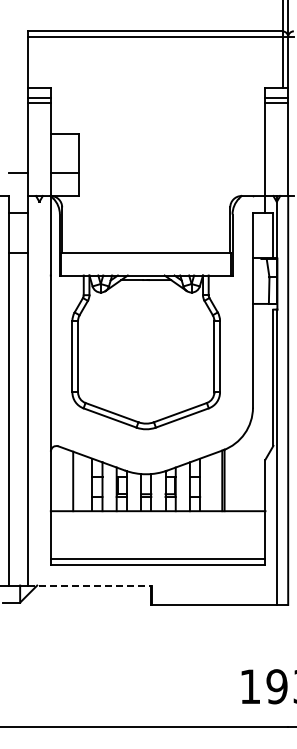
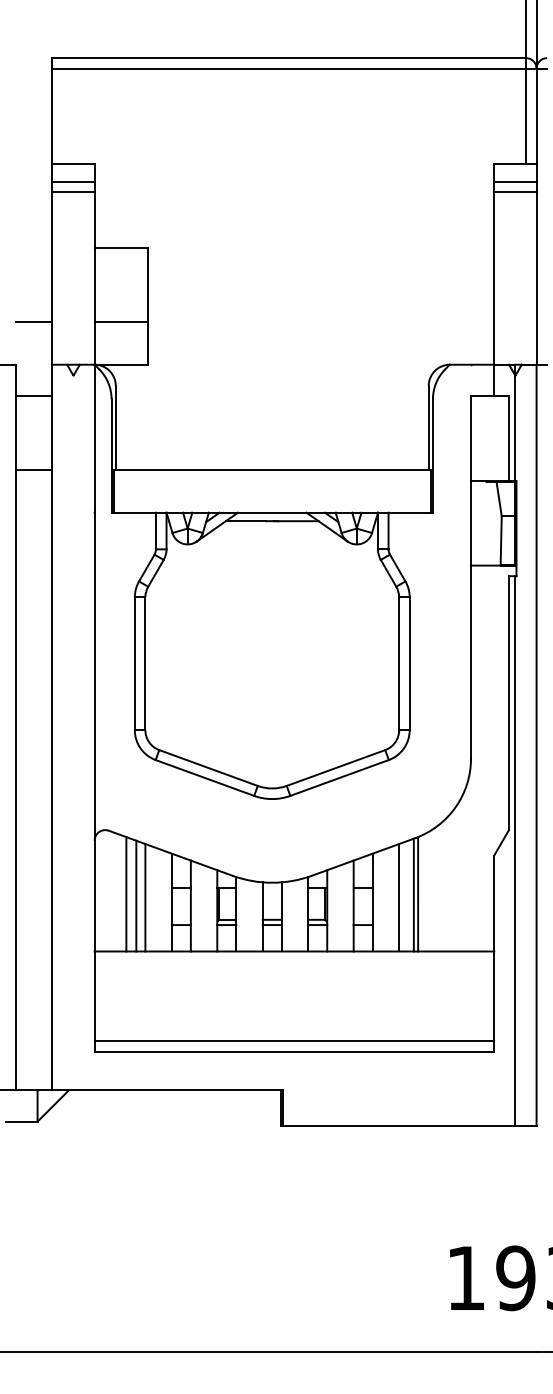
line: (67, 480) -> (125, 894), added
line: (78, 482) -> (146, 898), added
line: (214, 482) -> (399, 898), added
line: (90, 585) -> (168, 1089), dashed -> solid

